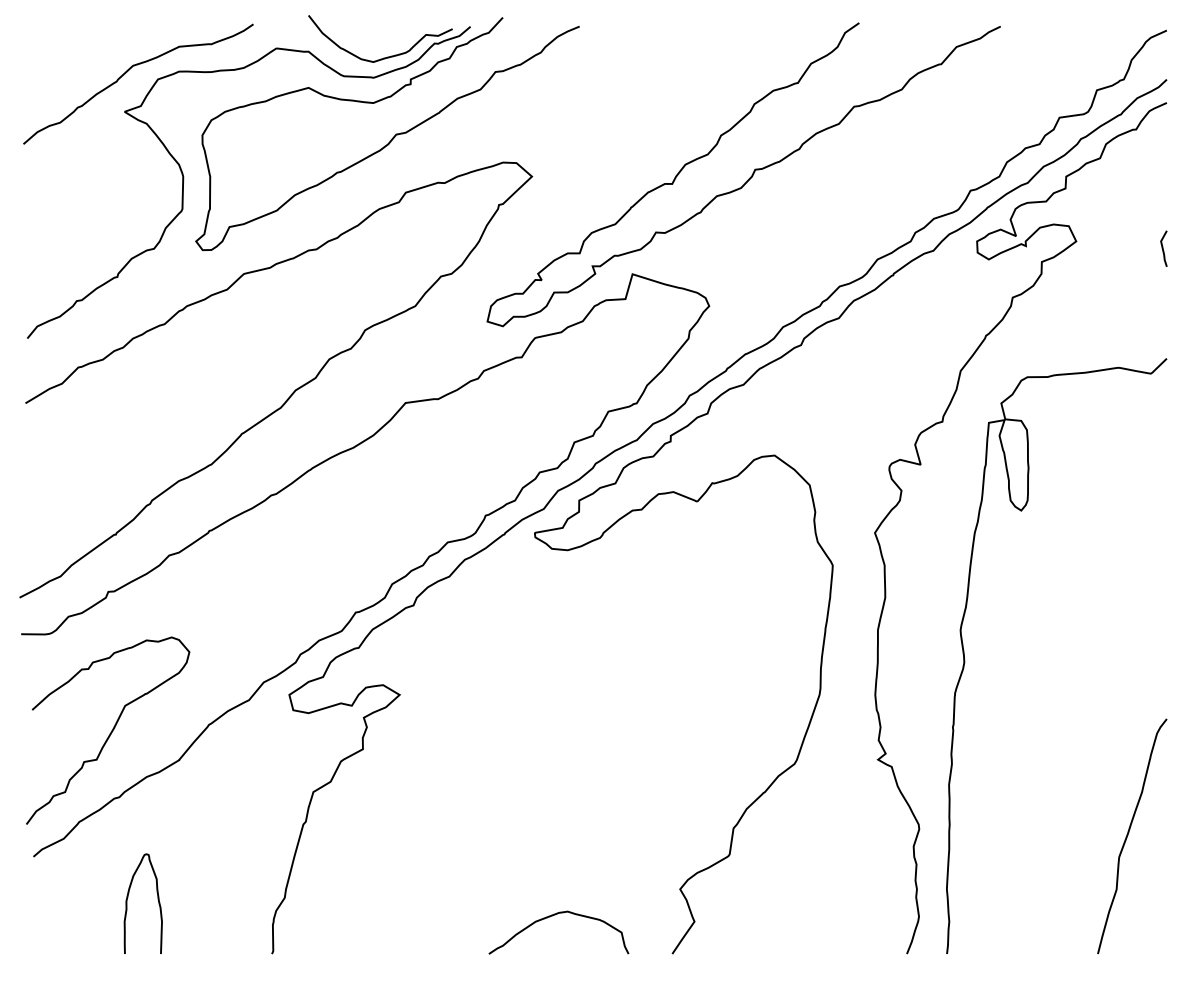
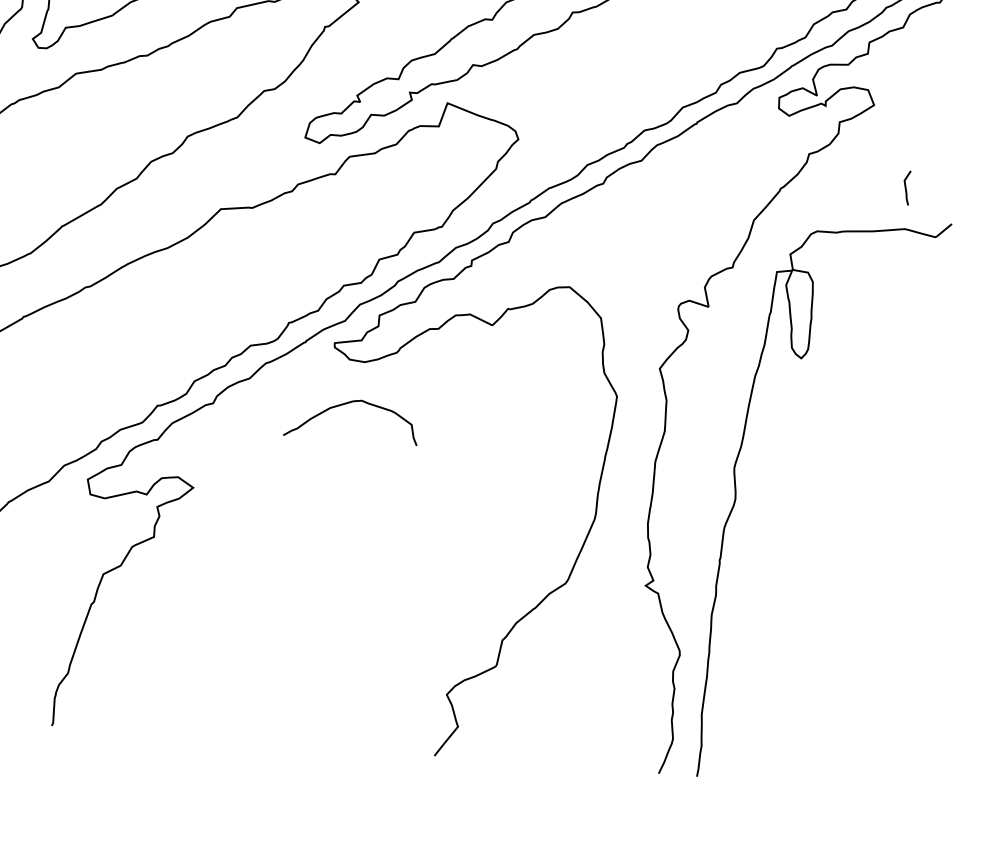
line: (1163, 248) -> (906, 187), moved
curve: (1128, 835) -> (879, 677), removed
curve: (550, 917) -> (344, 405), moved

